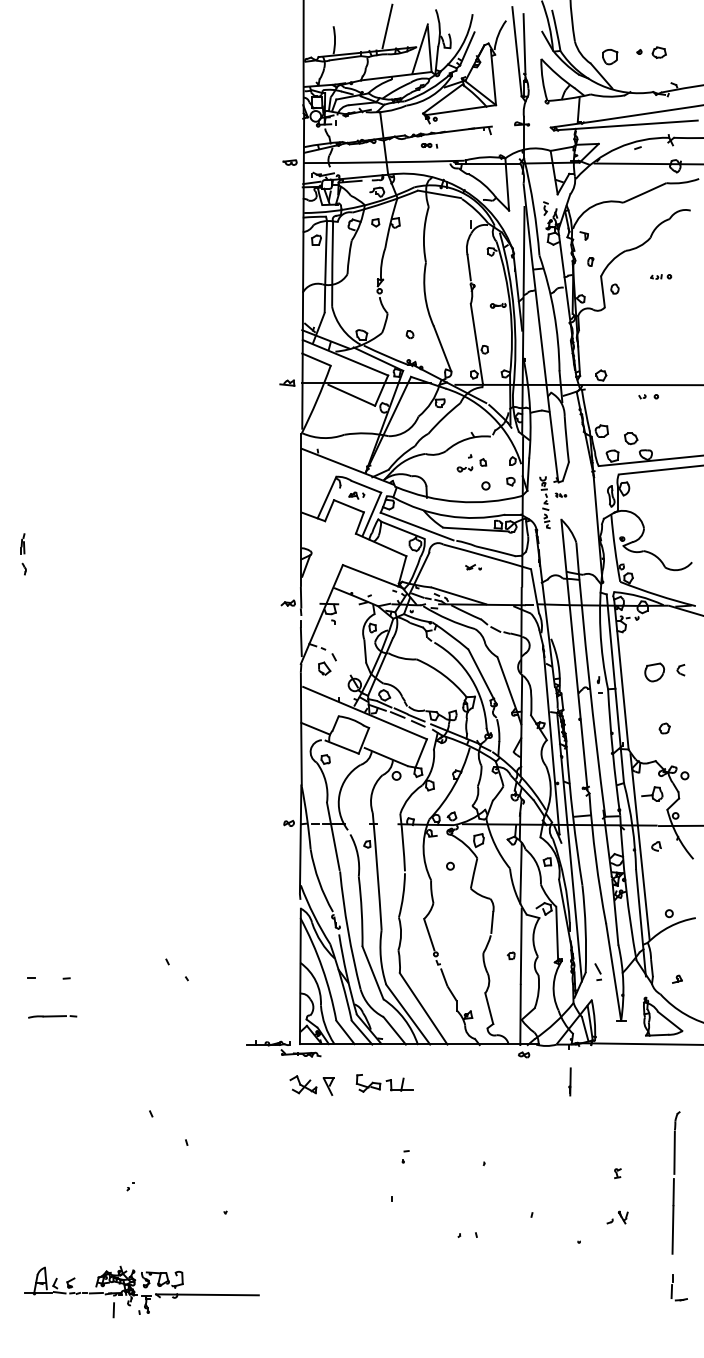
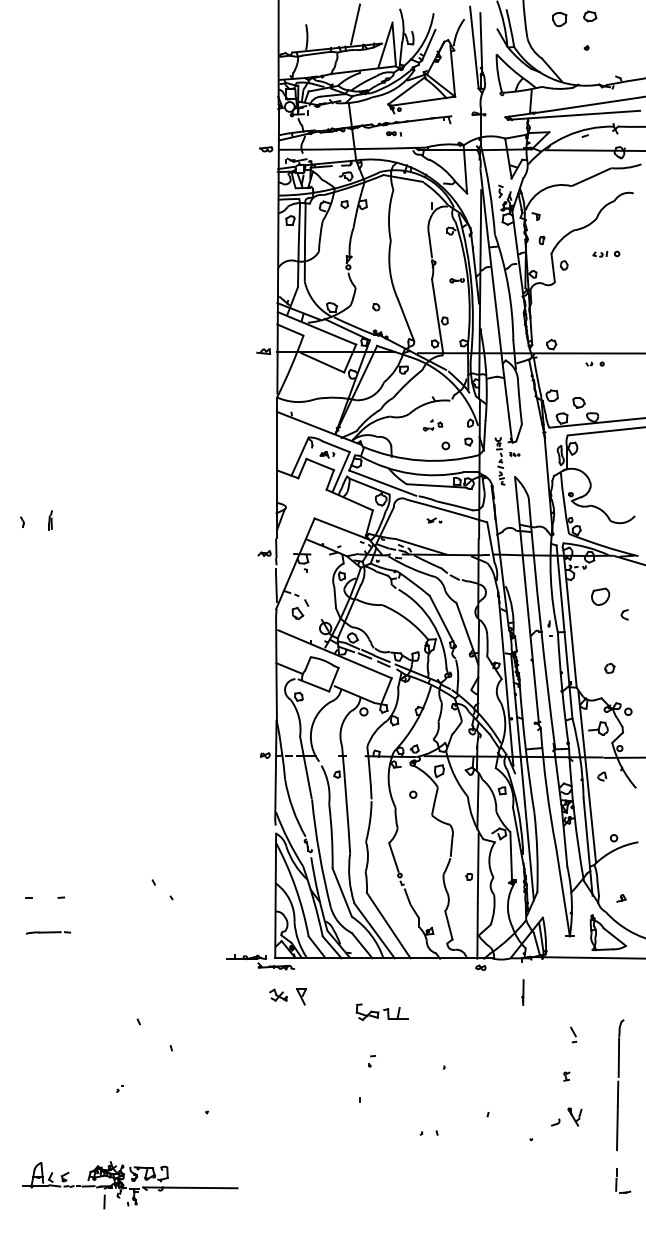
part: (658, 52) -> (589, 16), moved
part: (610, 57) -> (560, 19), moved
part: (661, 276) -> (606, 253), size x1.4
part: (471, 463) -> (432, 425), size x0.7
part: (22, 543) -> (50, 519), moved
part: (654, 672) -> (600, 596), moved
part: (597, 971) -> (572, 1034), moved
part: (384, 1083) -> (382, 1012), moved
part: (303, 1084) -> (278, 994), size x0.7
part: (617, 1217) -> (566, 1116), size x1.6

